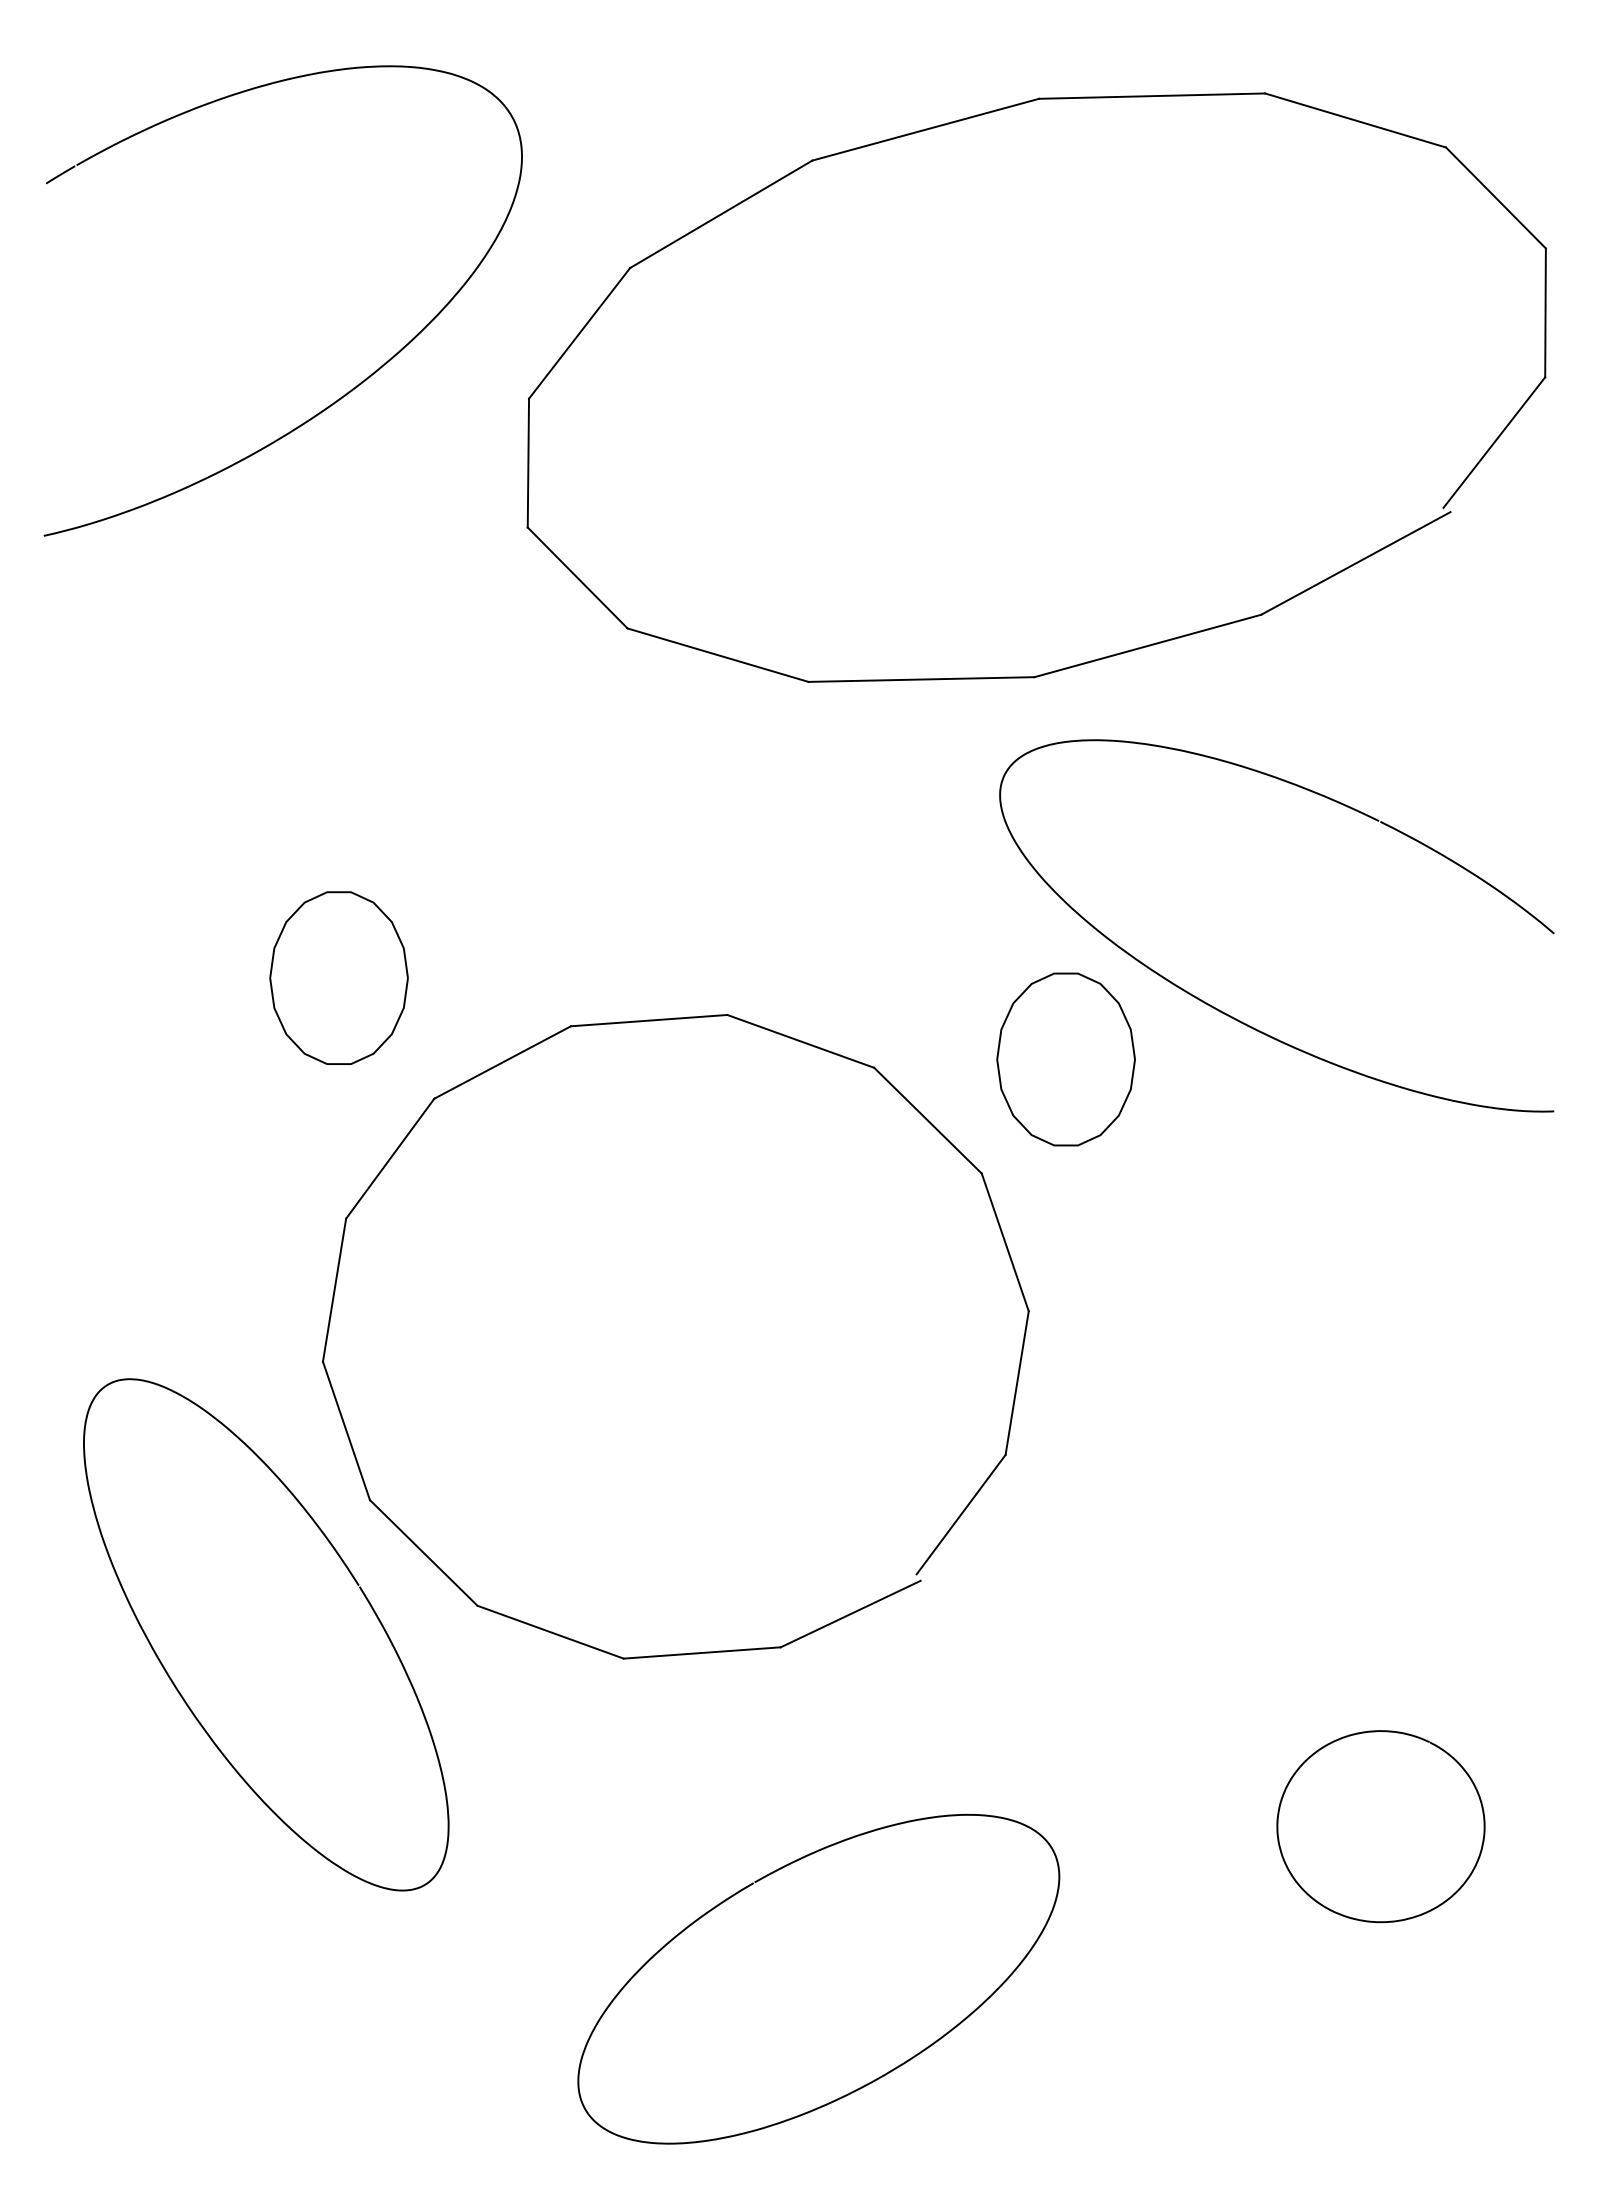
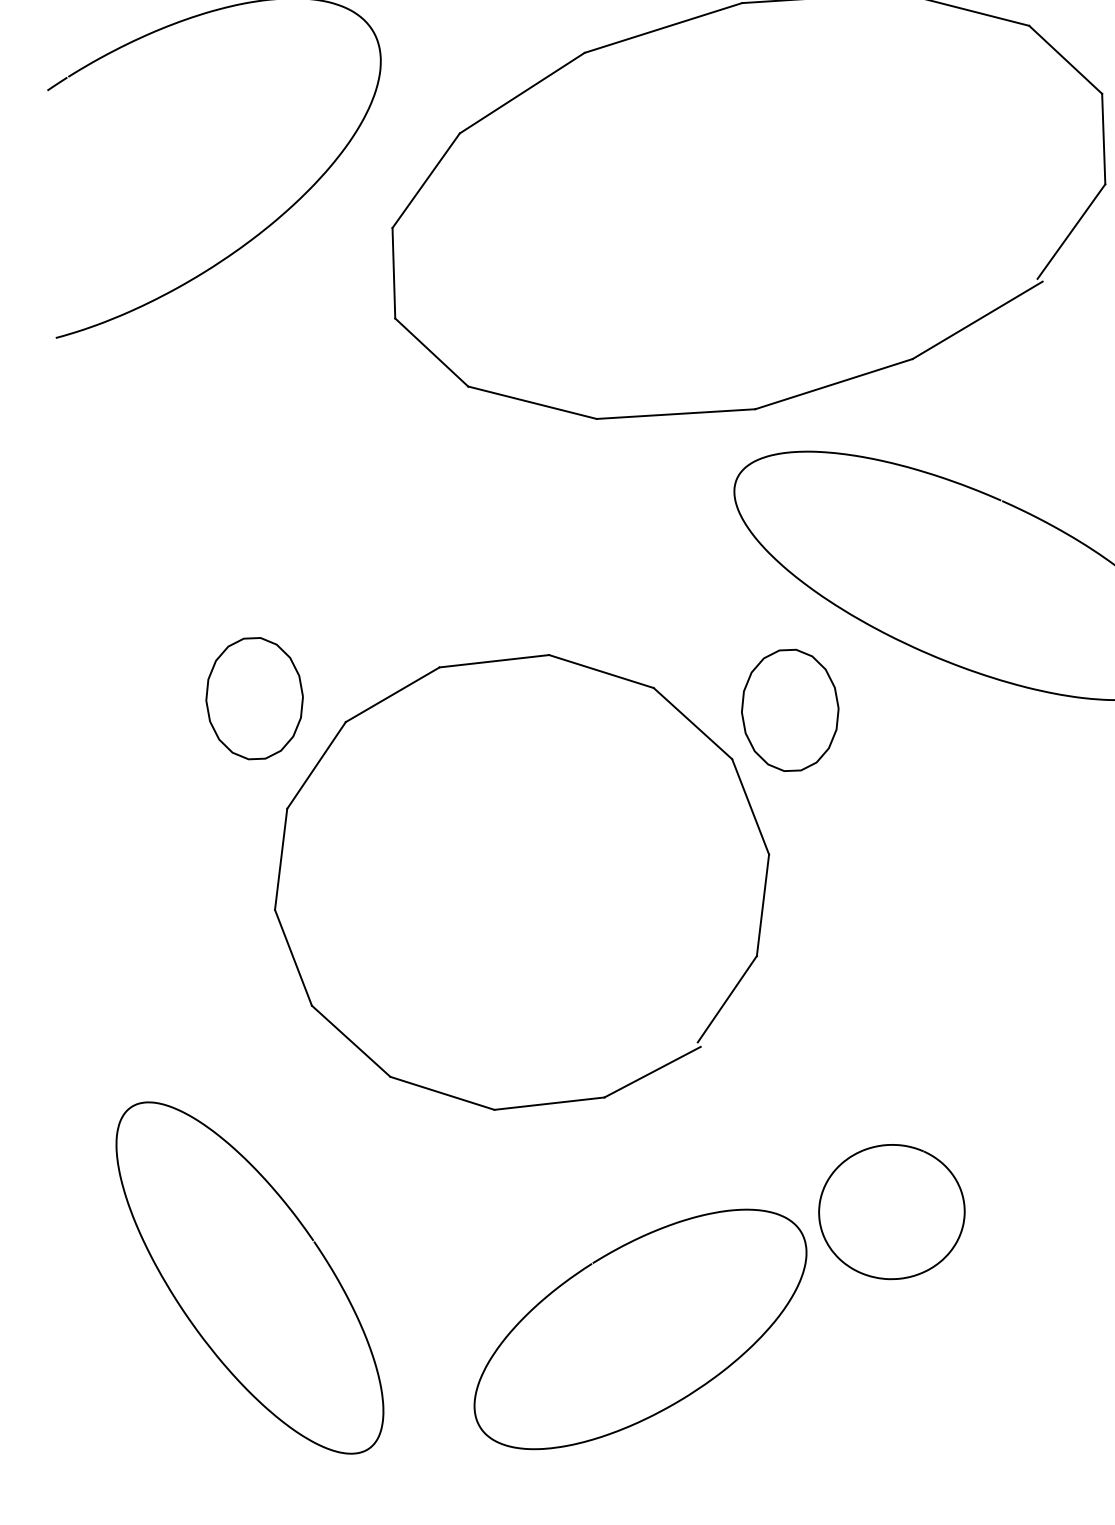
part: (338, 977) -> (254, 698), moved
part: (1065, 1059) -> (789, 710), moved
curve: (351, 1576) -> (308, 1234), moved
curve: (1376, 1732) -> (886, 1146), moved

